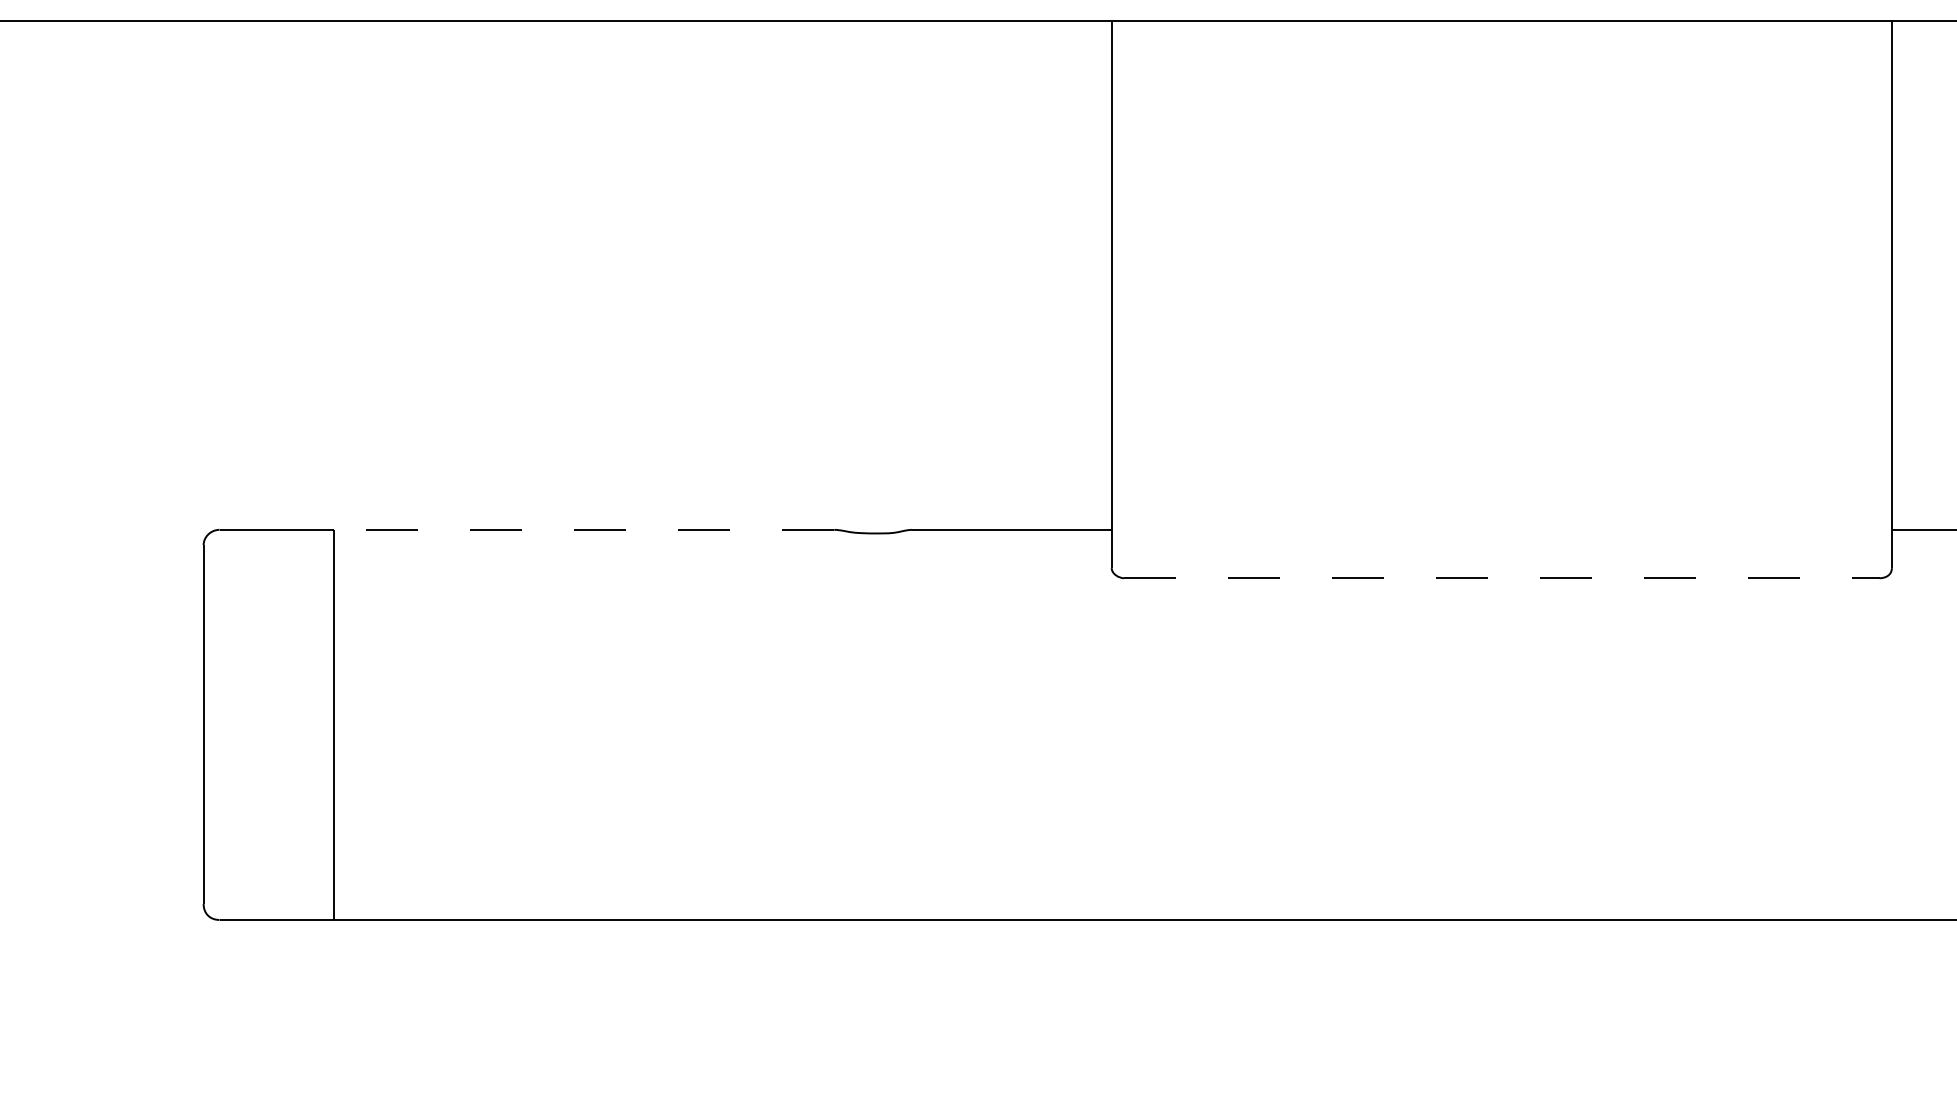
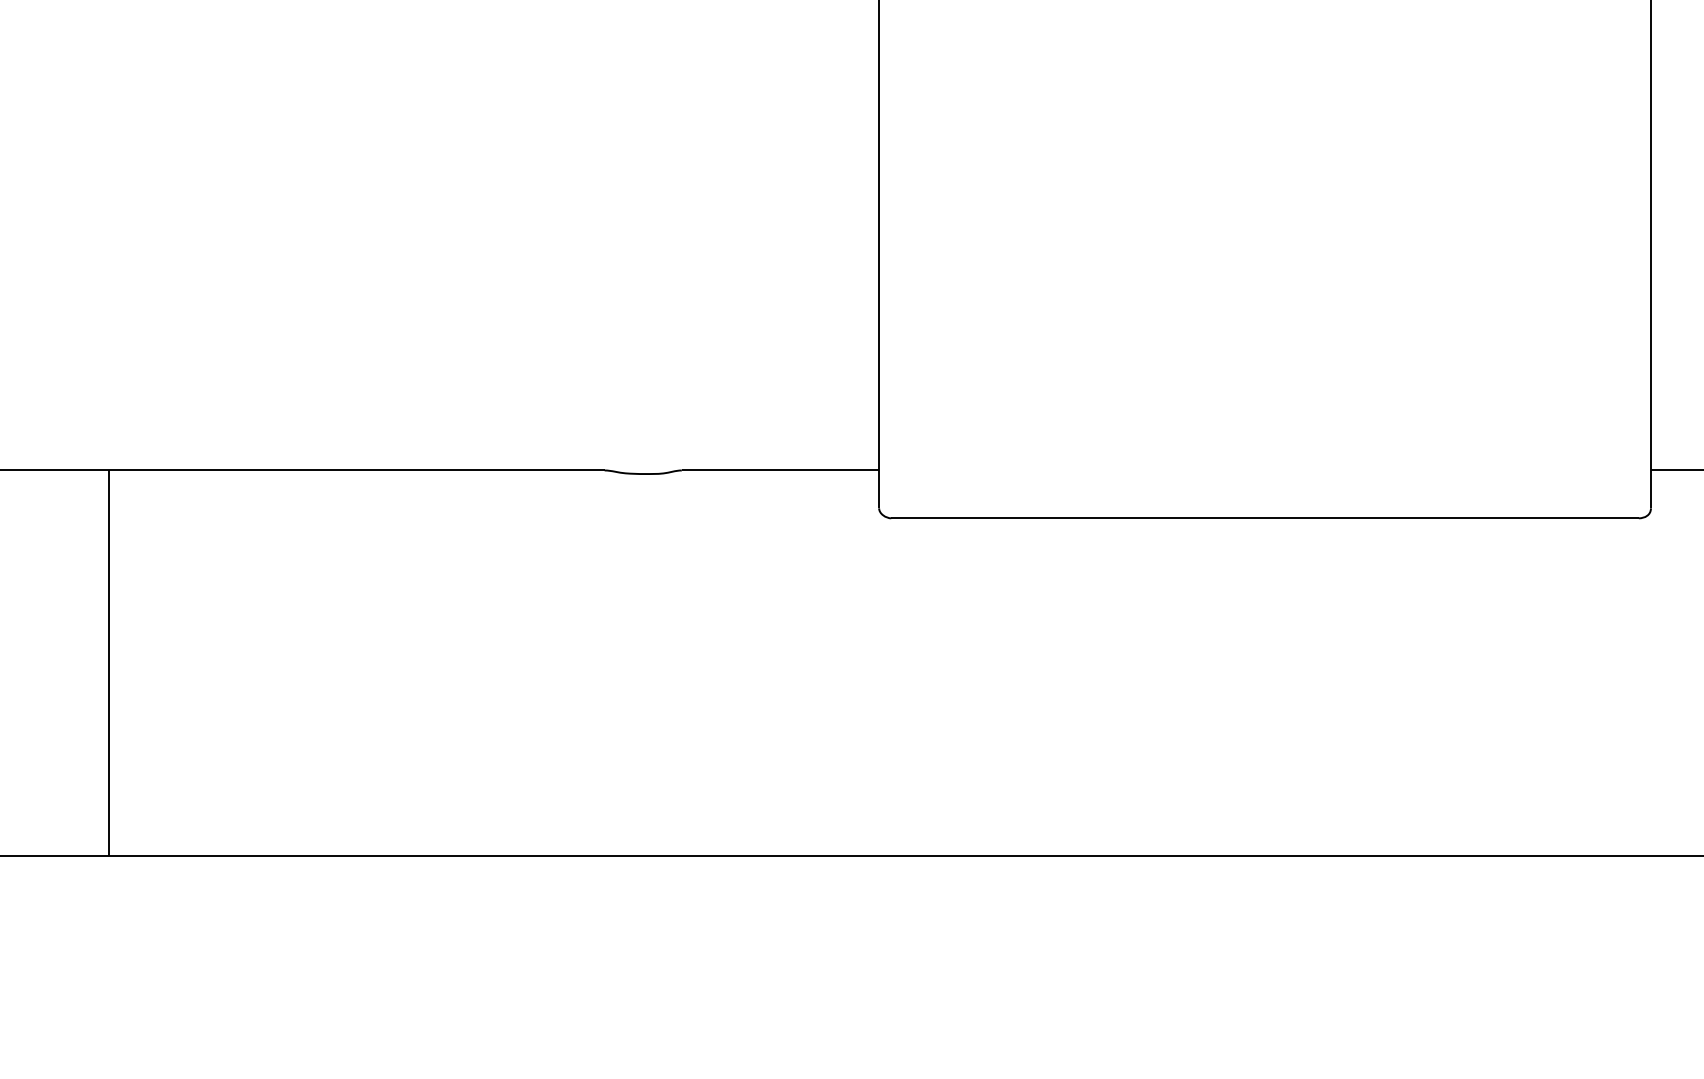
line: (583, 529) -> (356, 470), dashed -> solid
line: (1501, 578) -> (1264, 518), dashed -> solid

